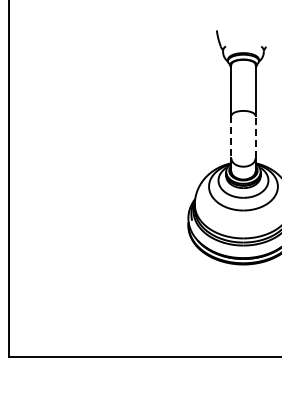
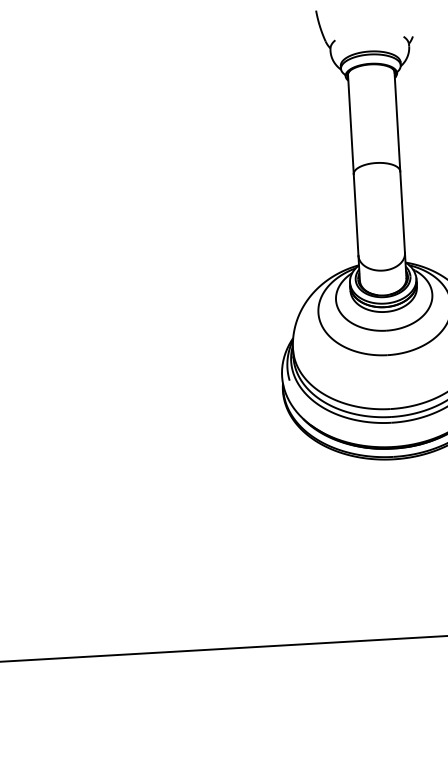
line: (255, 136) -> (402, 210), dashed -> solid
line: (231, 137) -> (356, 215), dashed -> solid

